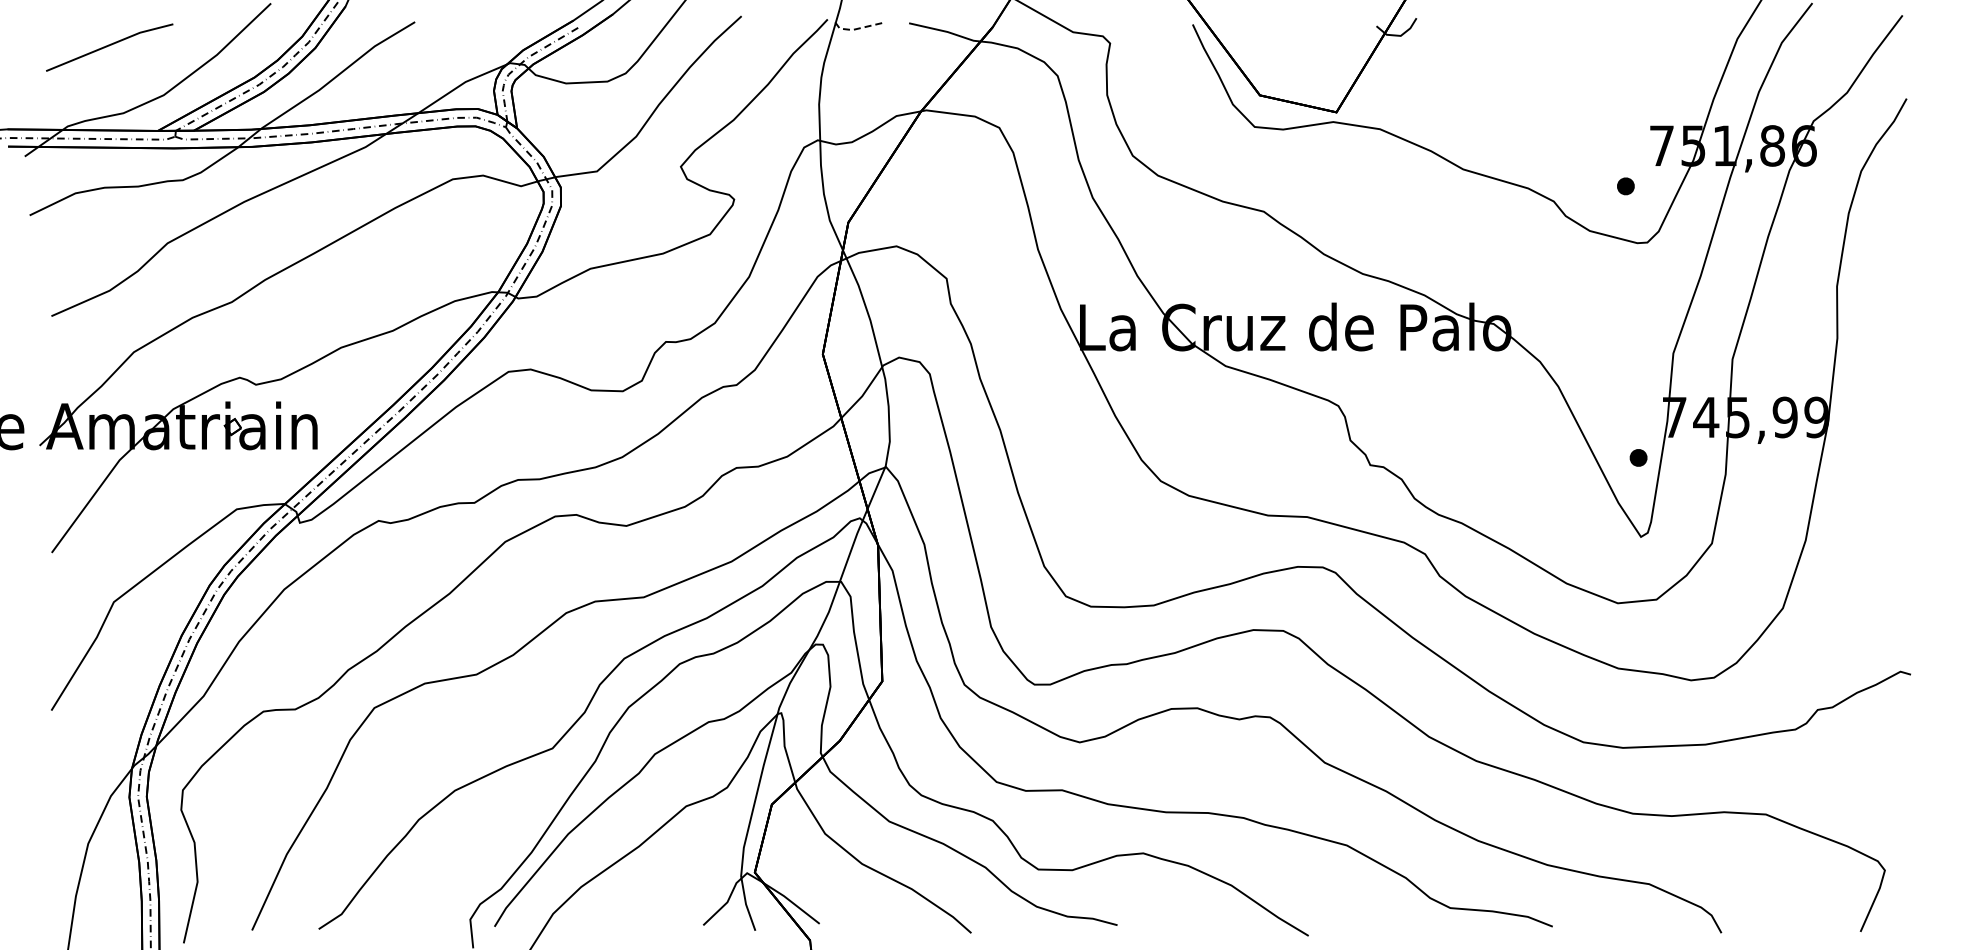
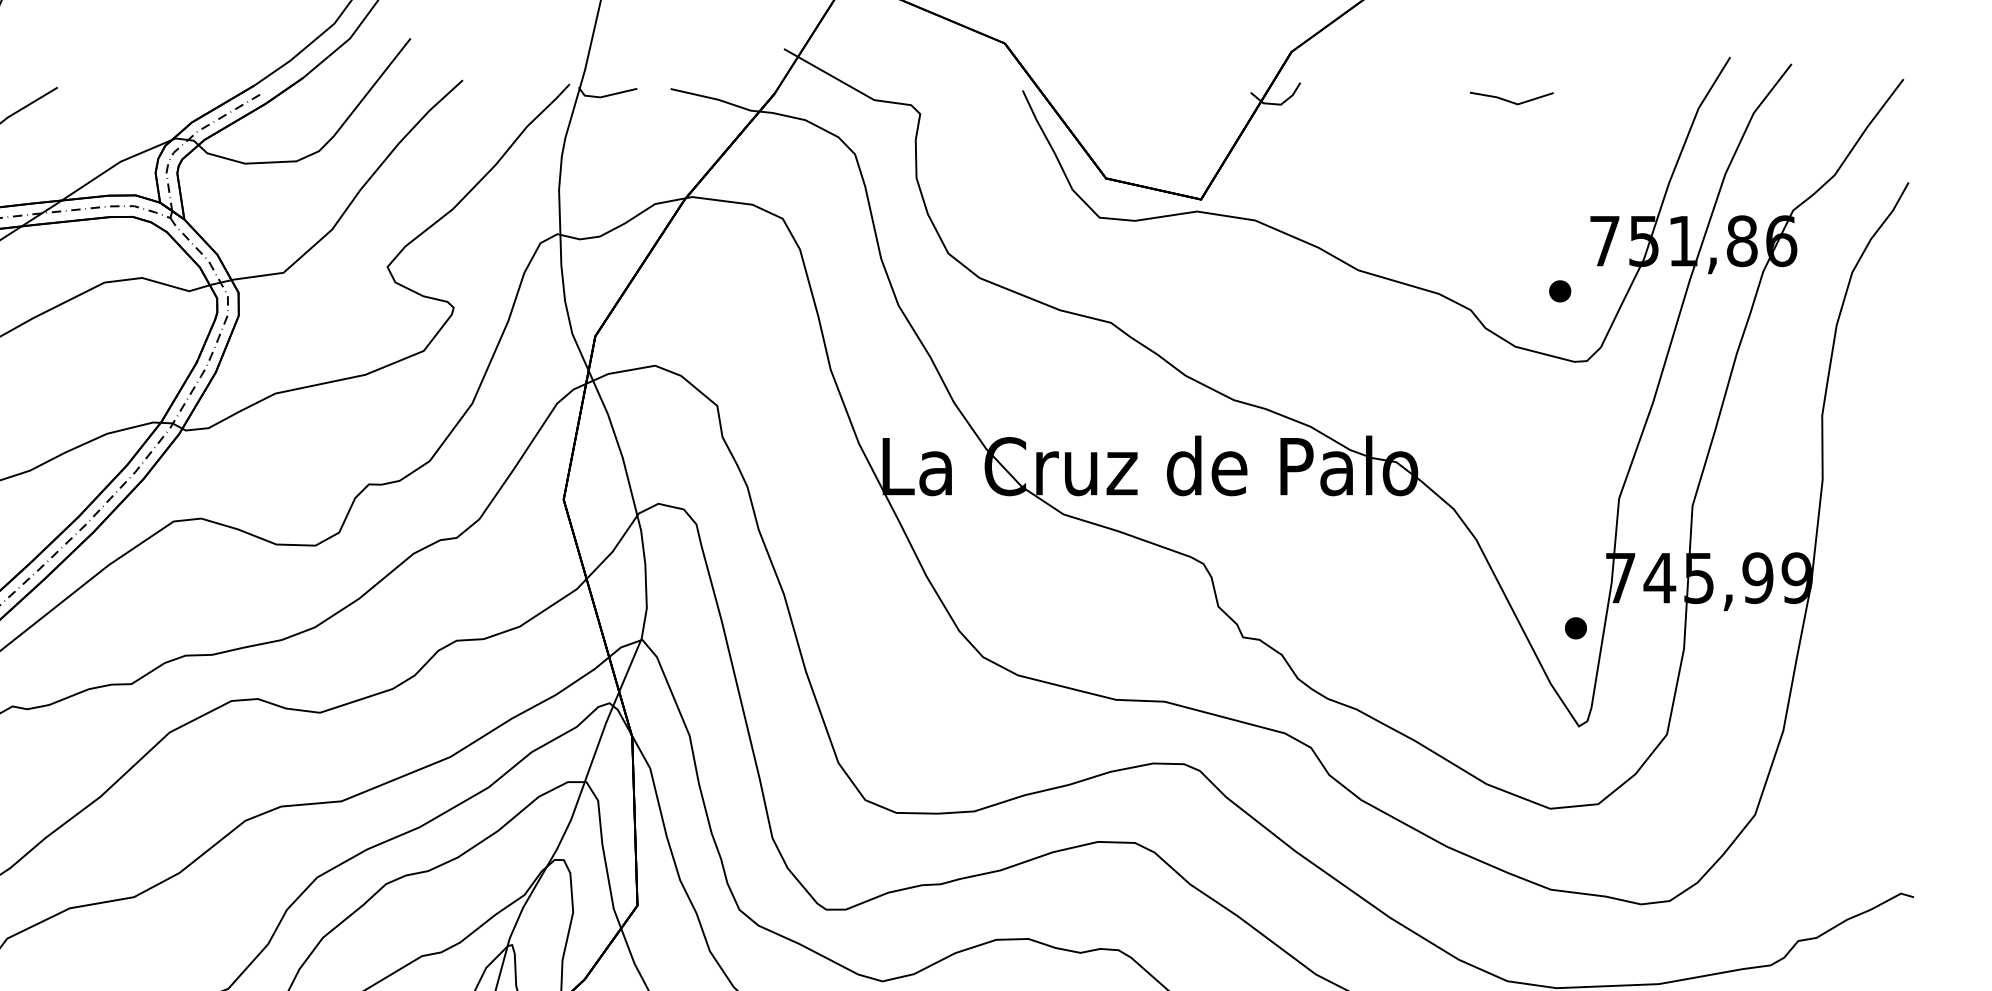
line: (855, 29) -> (604, 96), dashed -> solid
line: (1585, 32) -> (1510, 100), added

